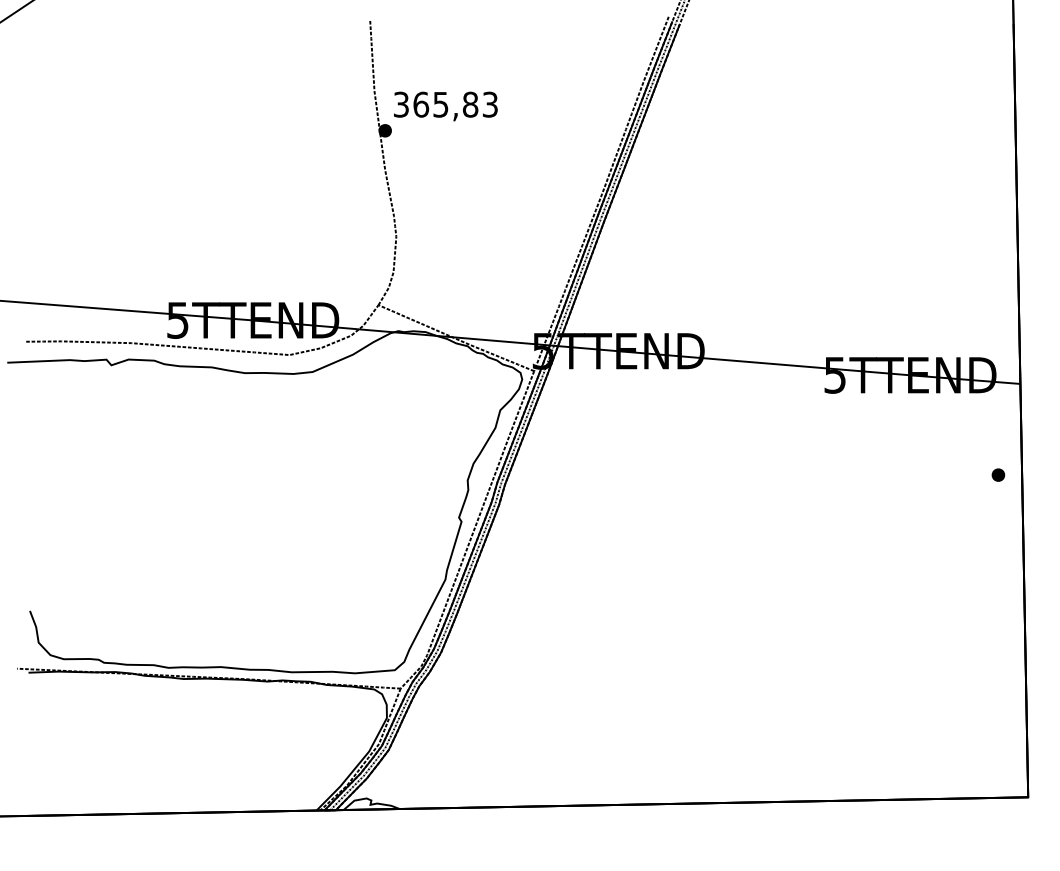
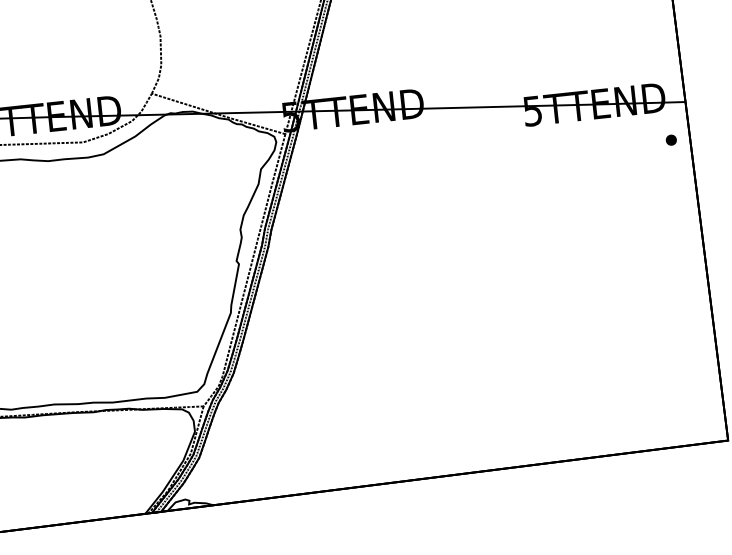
part: (998, 474) -> (671, 139), moved

